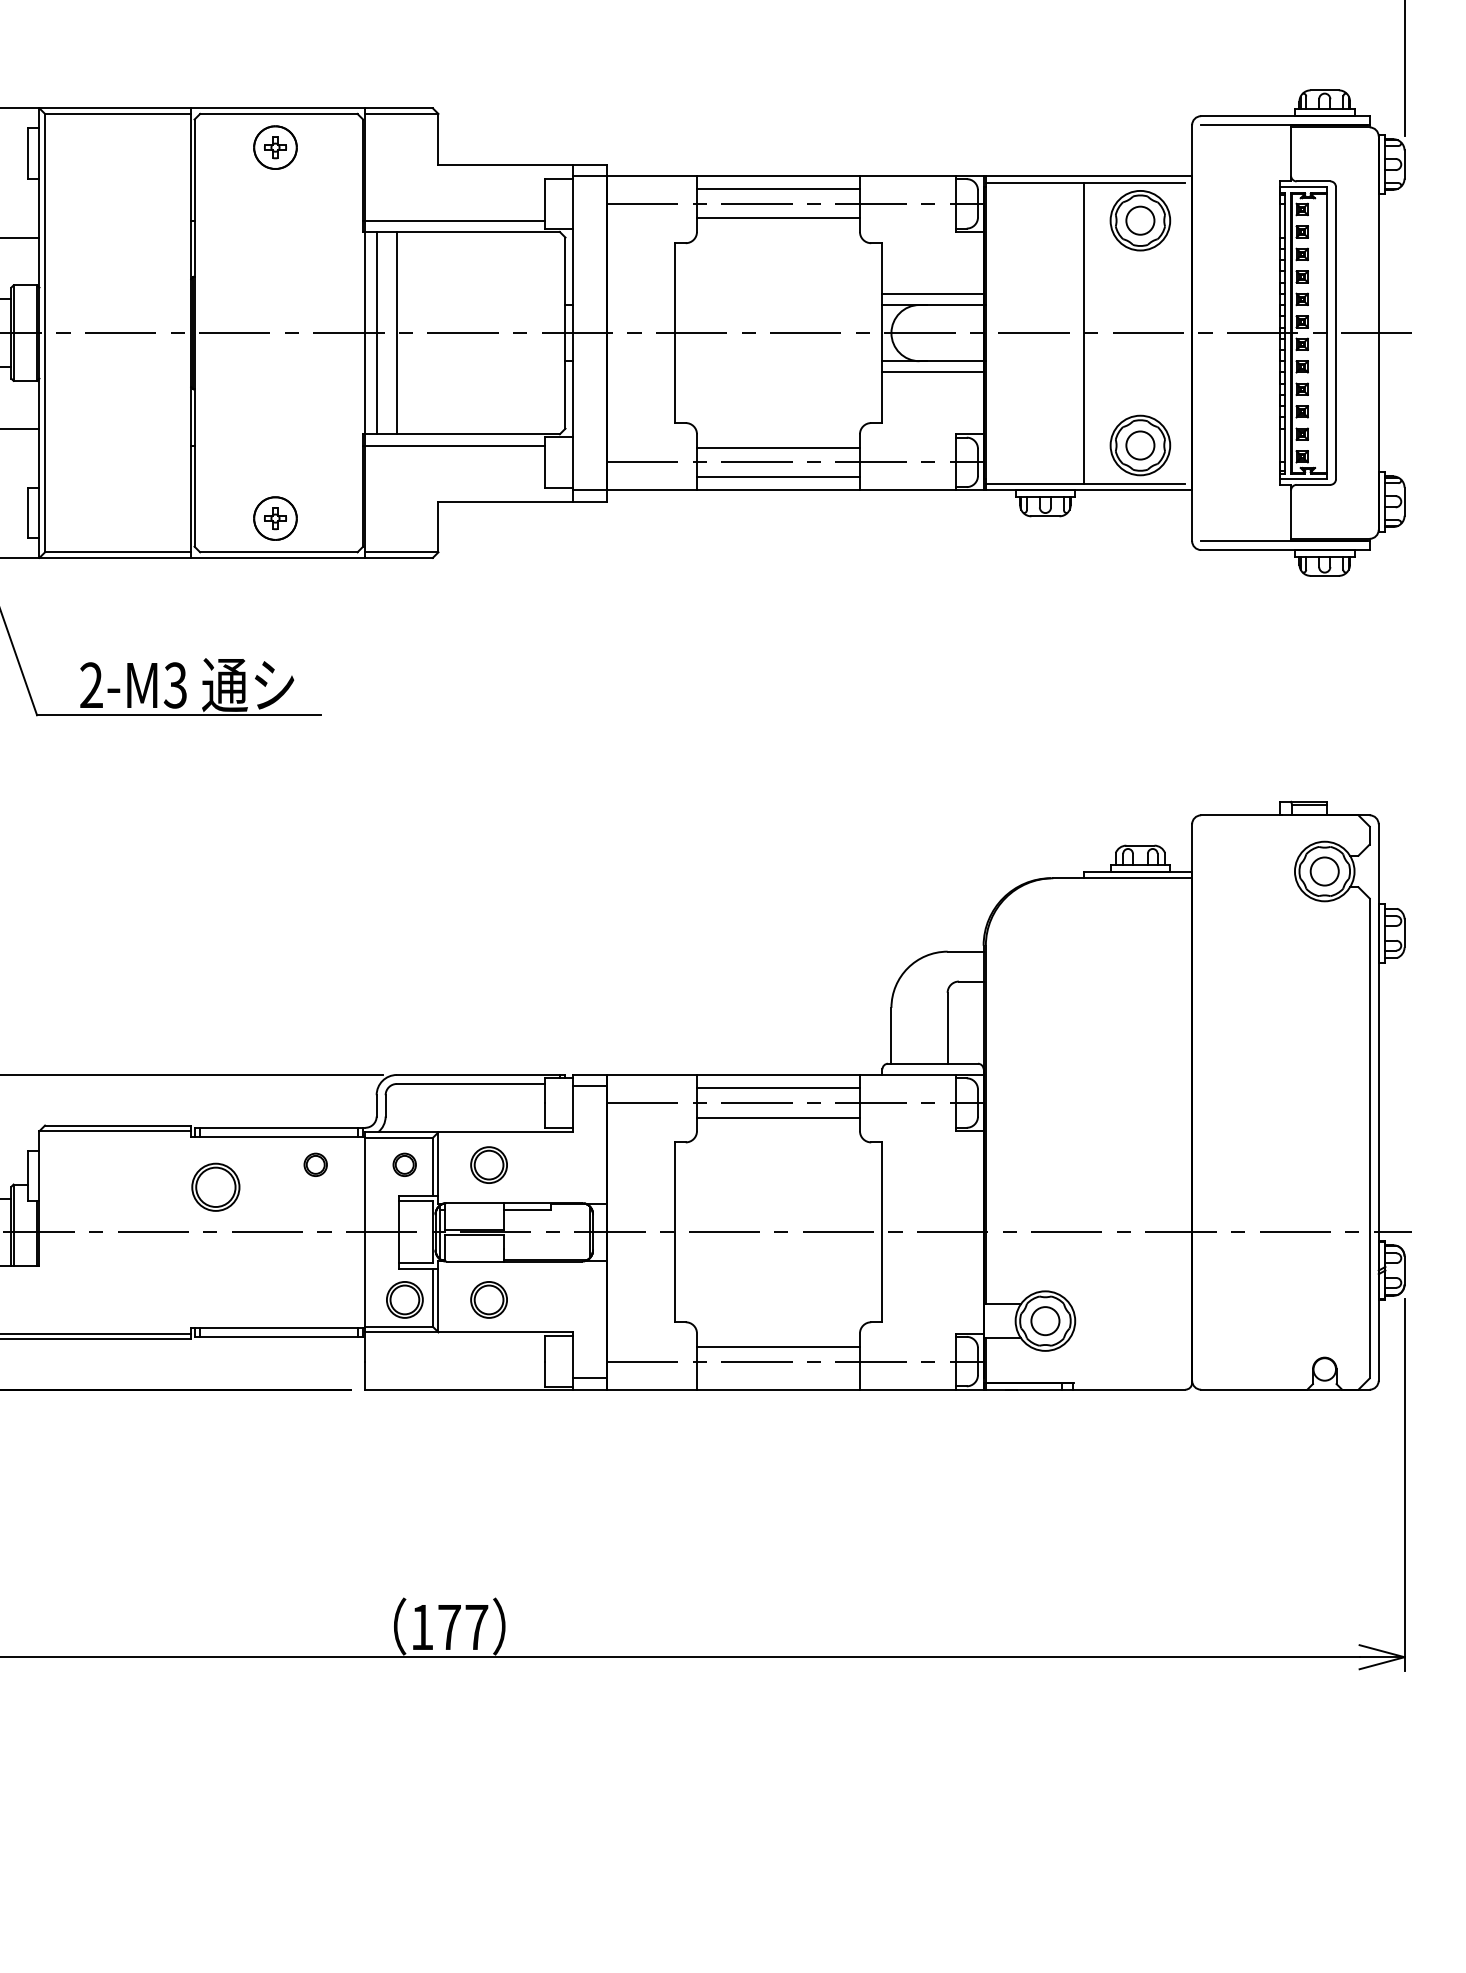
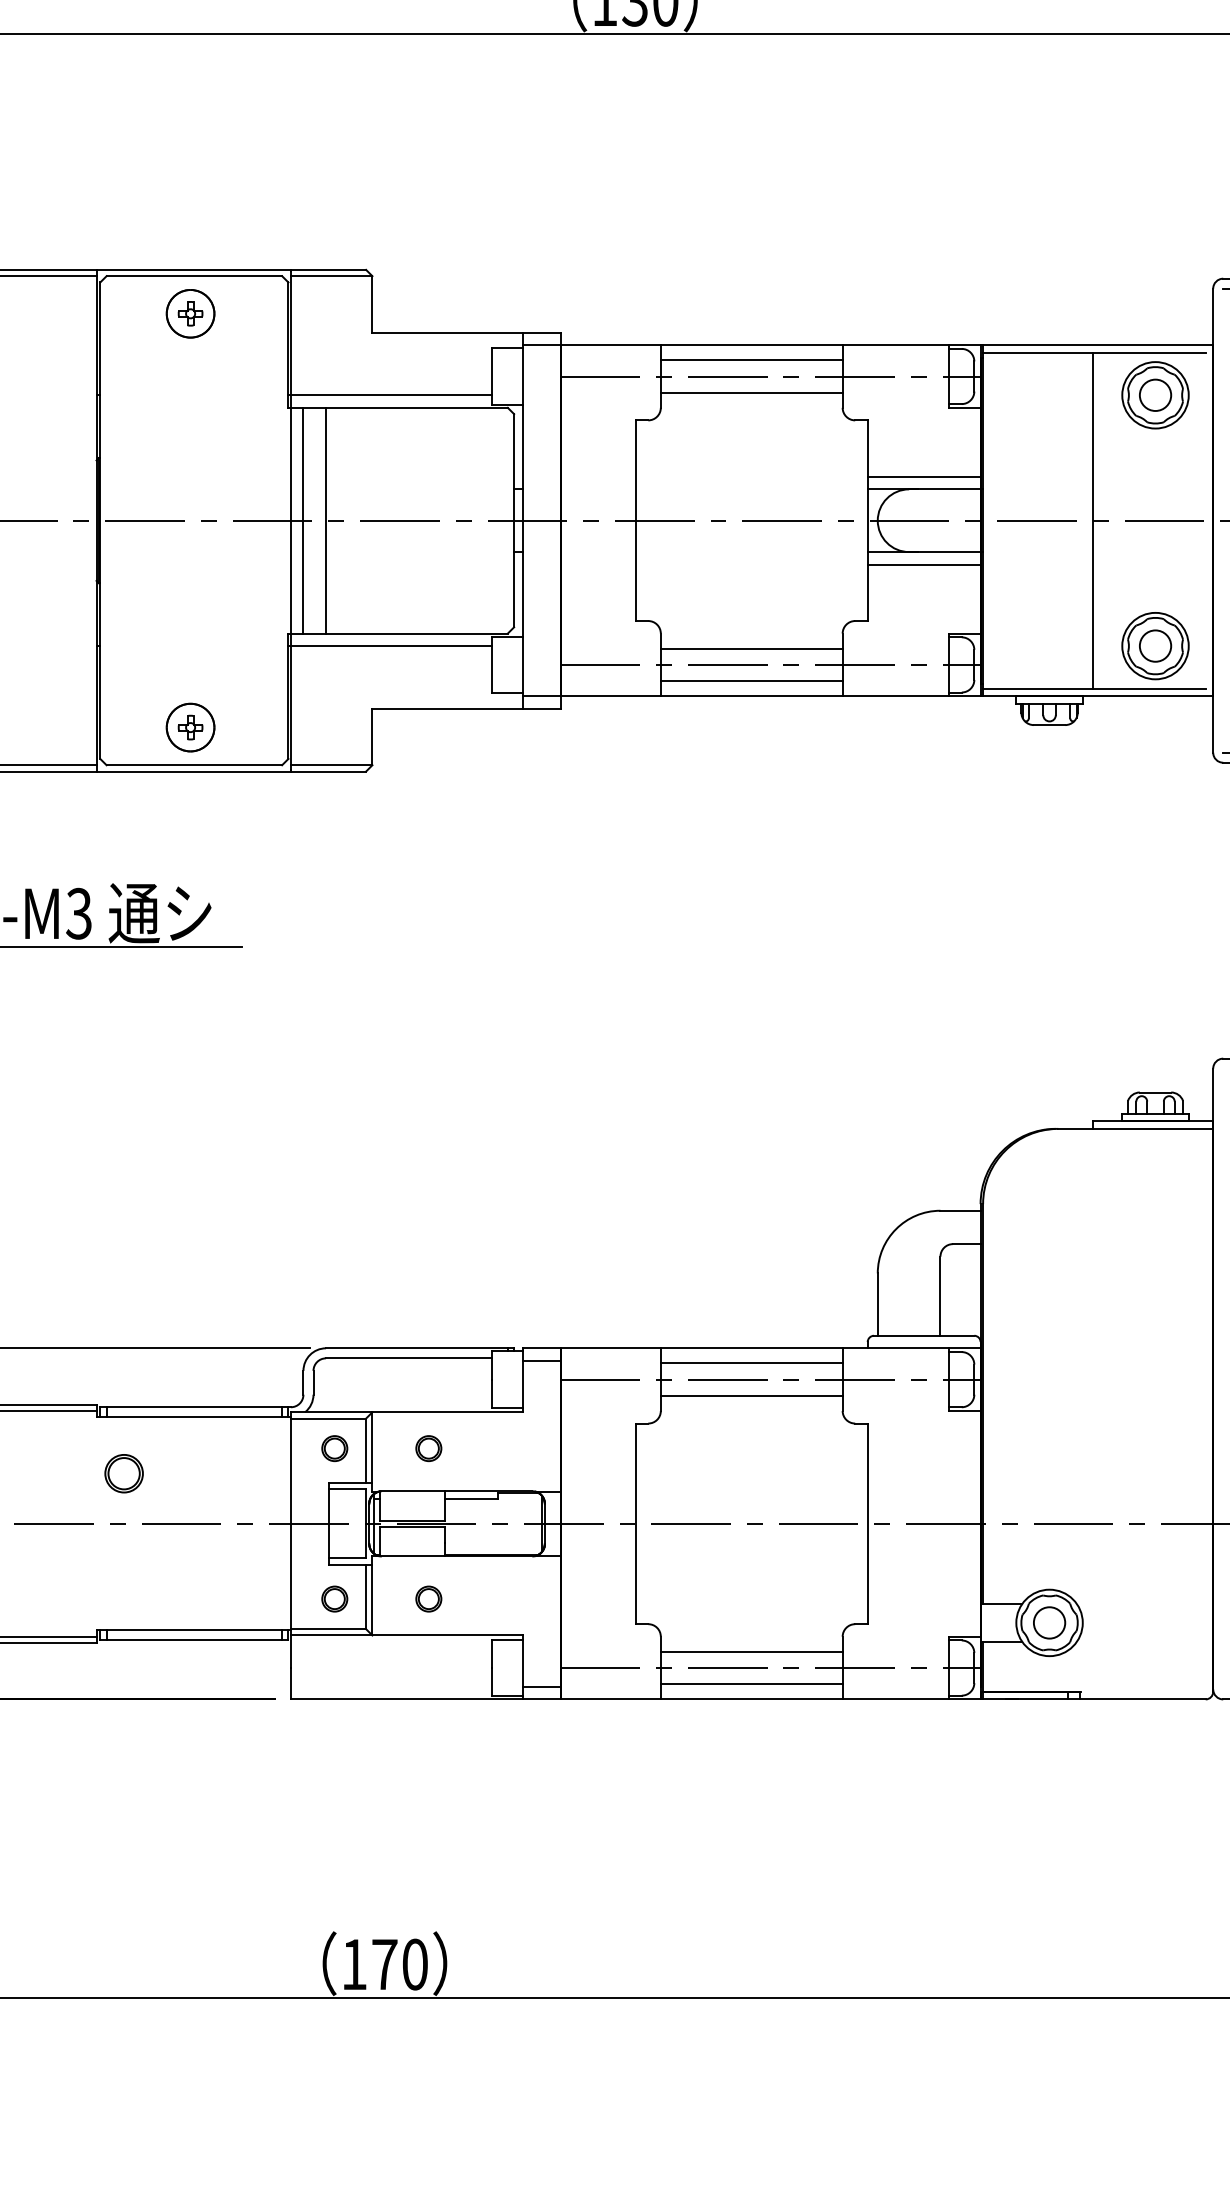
part: (315, 1164) -> (235, 1448), removed
part: (488, 1164) -> (428, 1448), size x0.62
part: (215, 1187) -> (123, 1473), size x0.71
part: (404, 1299) -> (334, 1598), size x0.62
part: (488, 1299) -> (428, 1598), size x0.62
line: (778, 1376) -> (751, 1684), added
text: (476, 1627) -> (414, 1964), 177 -> 170

